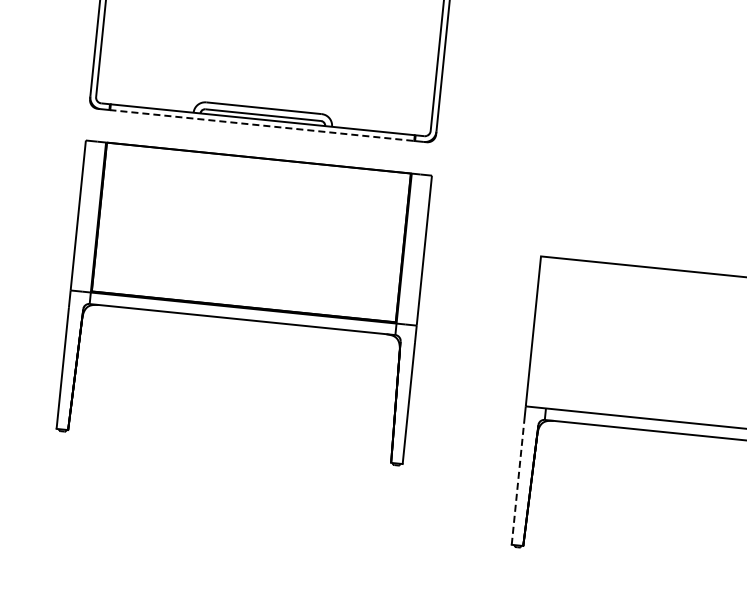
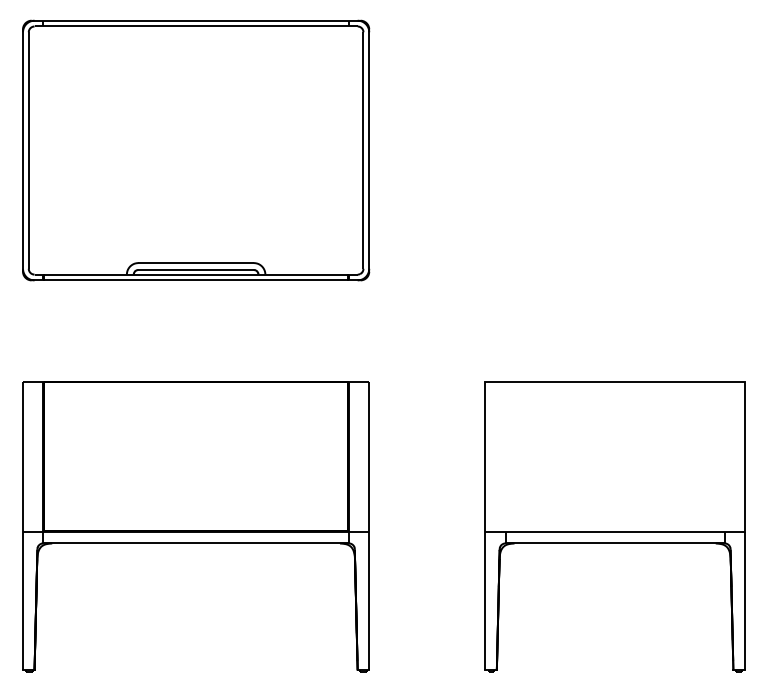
line: (262, 125) -> (196, 280), dashed -> solid
part: (243, 302) -> (195, 526), moved
line: (518, 483) -> (485, 609), dashed -> solid

